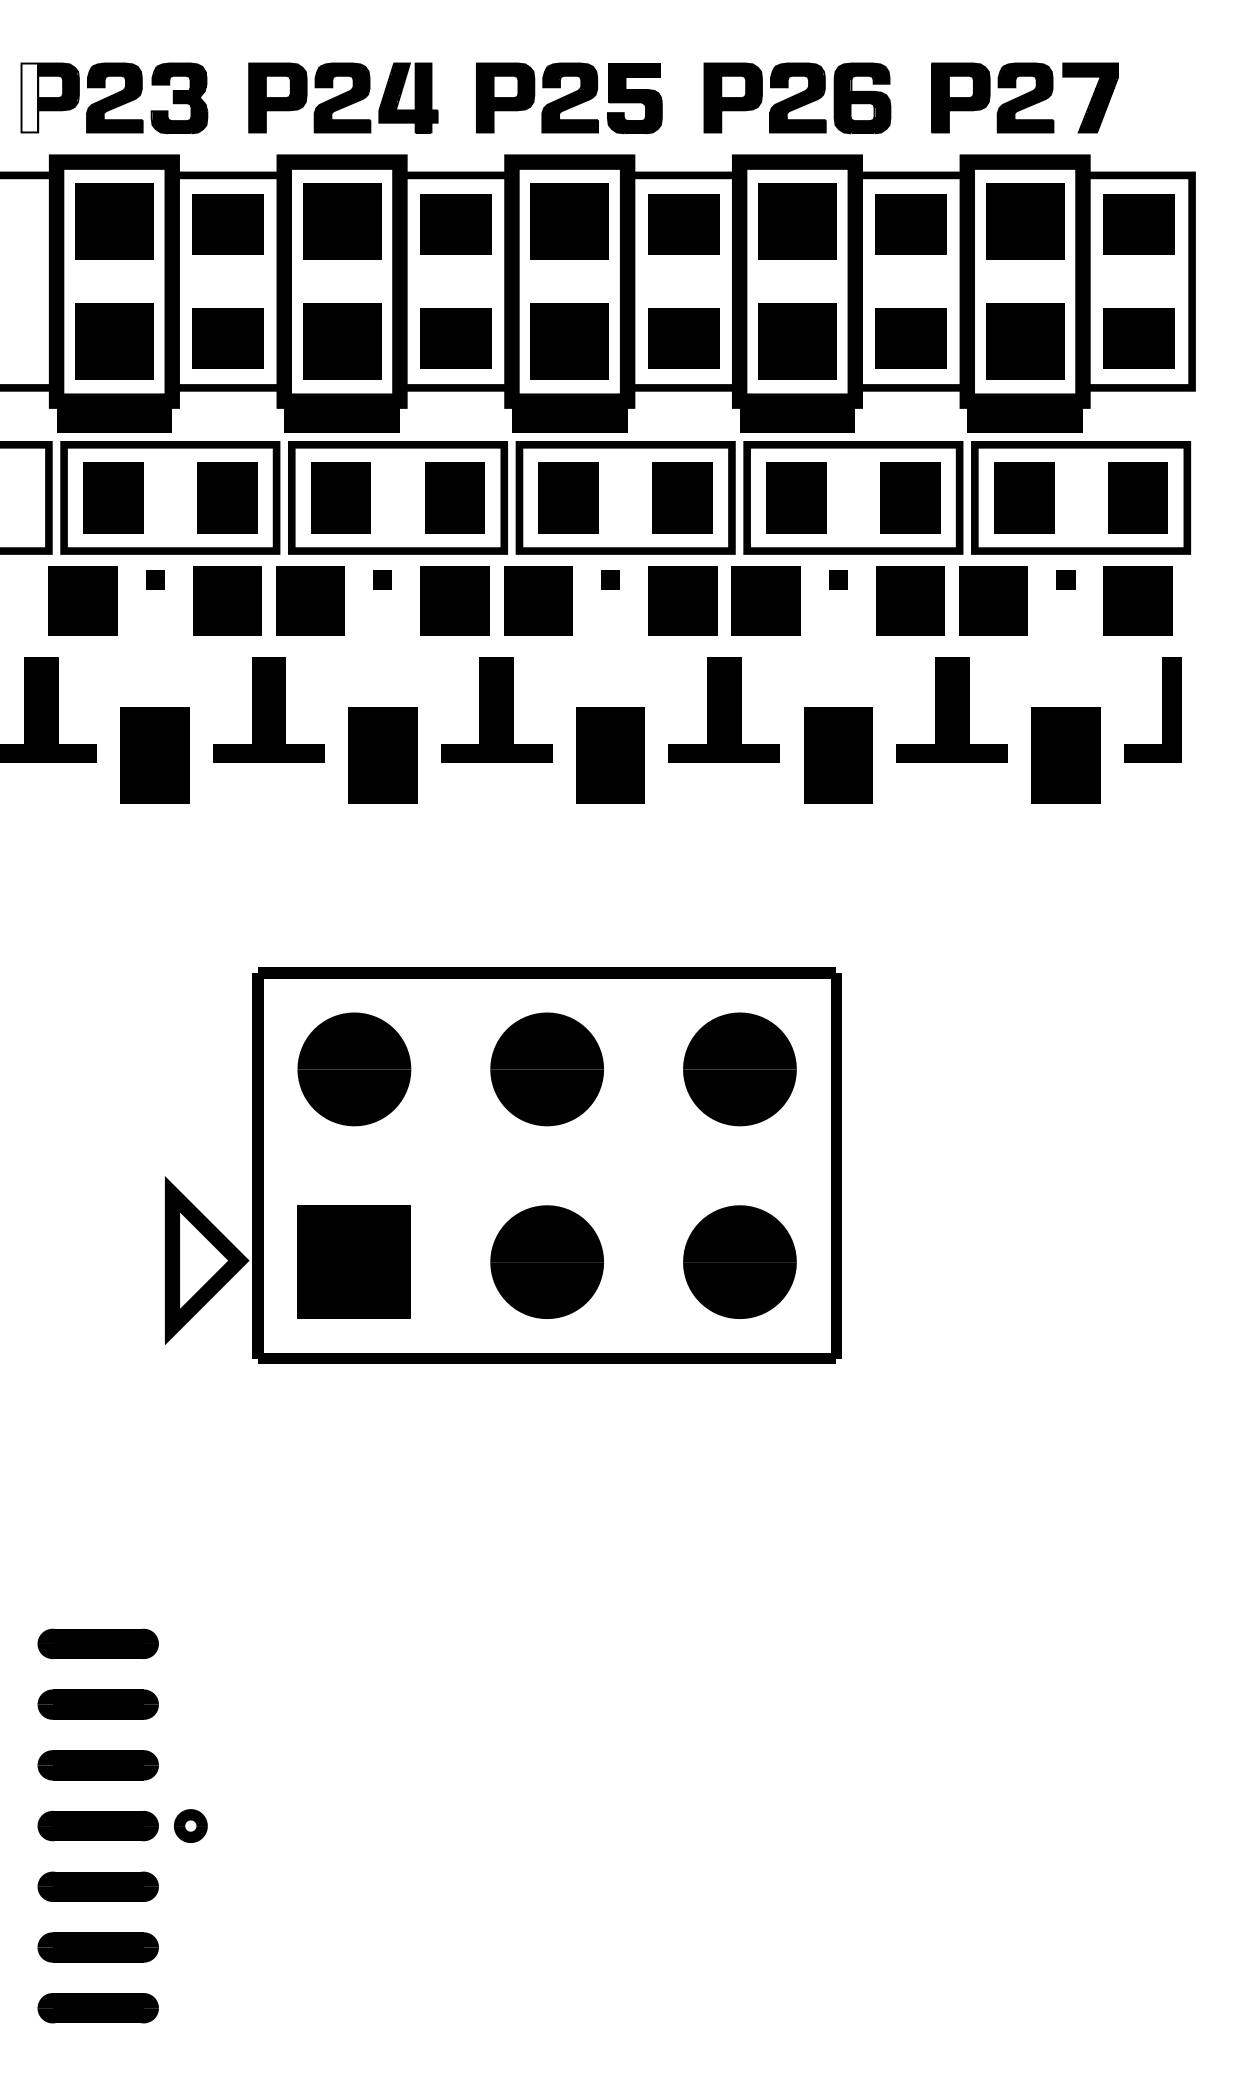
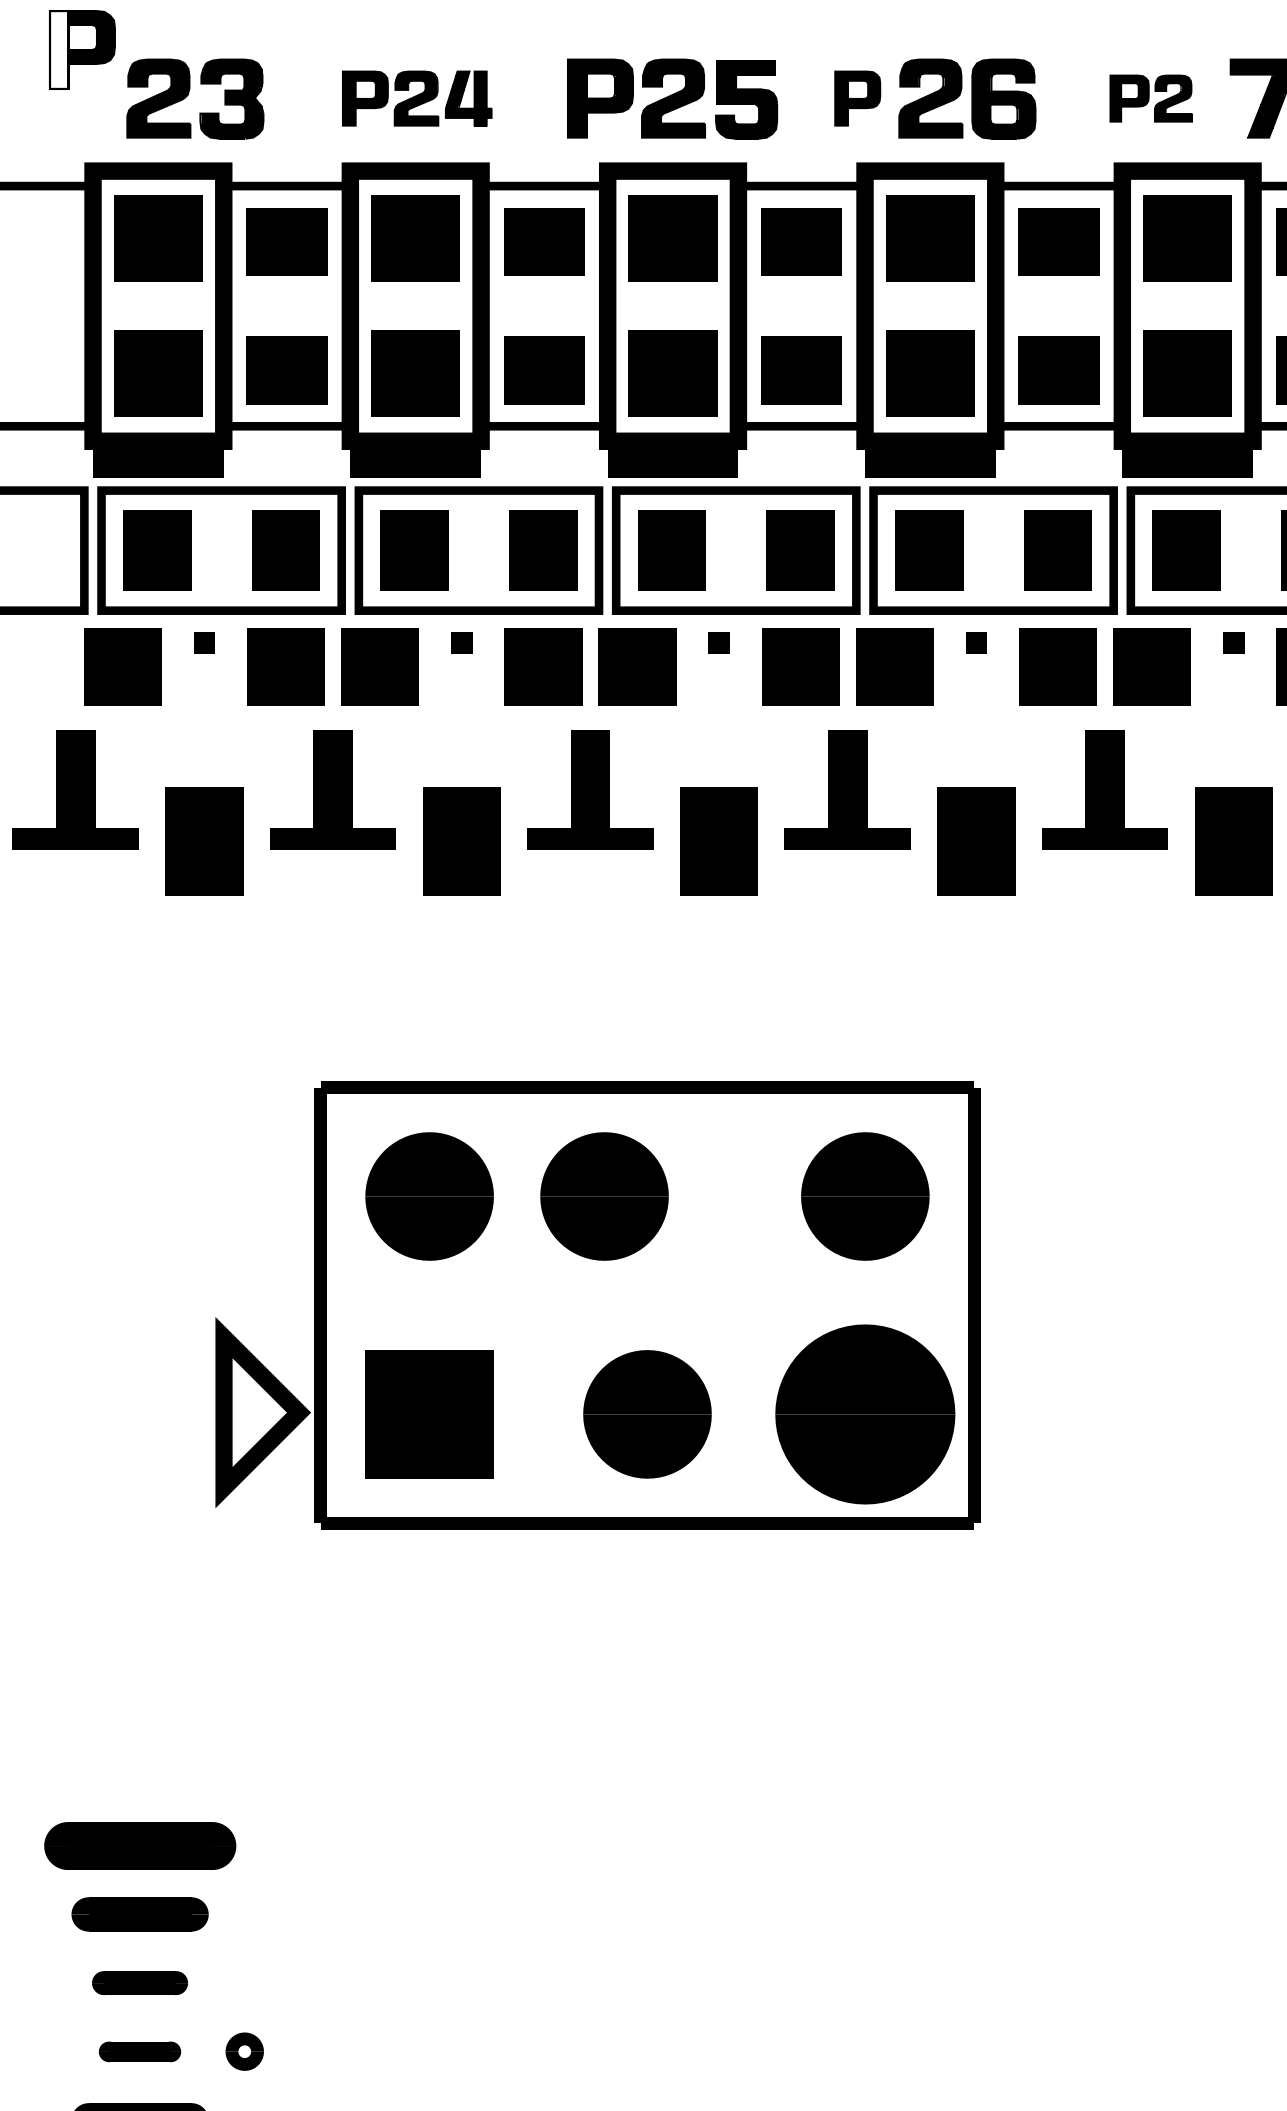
part: (49, 97) -> (81, 49), moved
part: (343, 97) -> (417, 98), size x0.7
part: (732, 97) -> (856, 98), size x0.7
part: (992, 97) -> (1150, 98), size x0.6
part: (546, 1069) -> (603, 1196), moved
part: (739, 1261) -> (864, 1413), size x1.4
part: (97, 1643) -> (139, 1845), size x1.4
part: (97, 1765) -> (139, 1983), size x0.7
part: (97, 1826) -> (139, 2052), size x0.6

